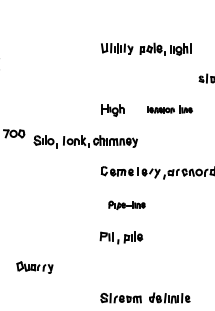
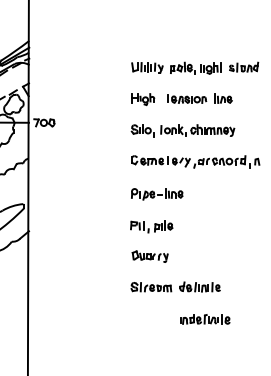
part: (146, 48) -> (176, 67), moved
part: (169, 109) -> (199, 98), size x1.43
part: (85, 141) -> (182, 130), moved
part: (127, 205) -> (157, 194), size x1.43
part: (34, 267) -> (149, 256), moved

